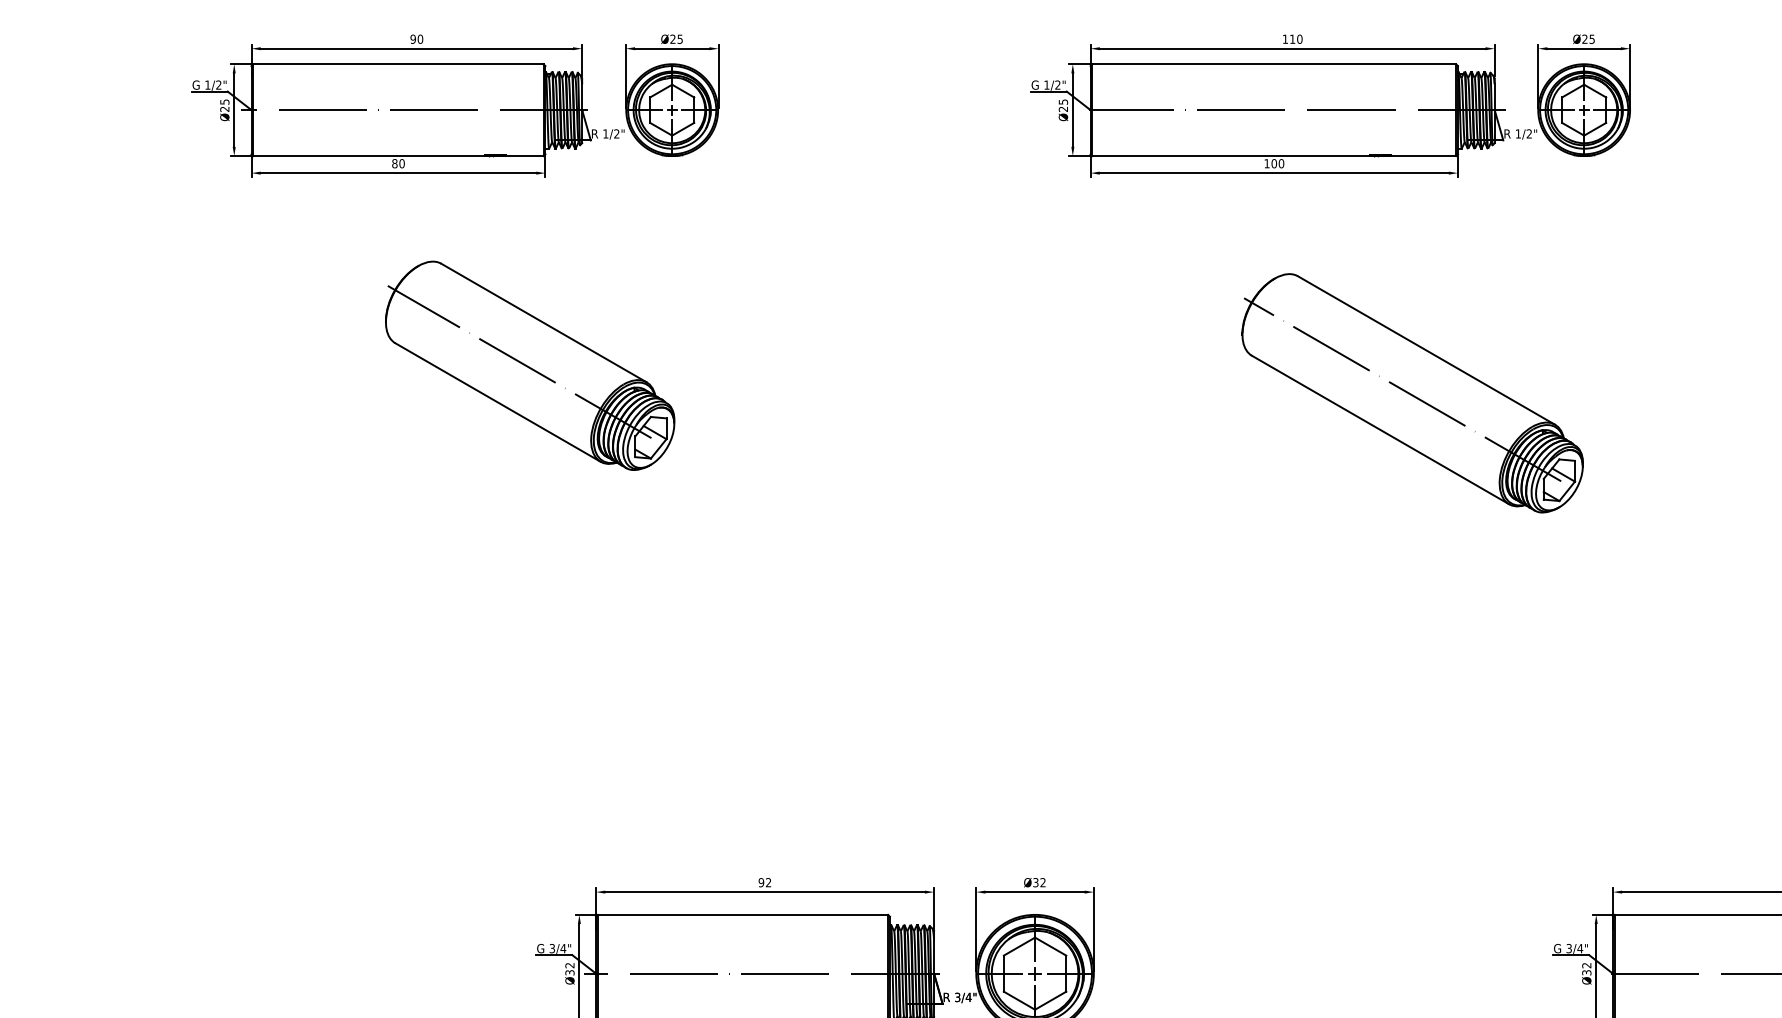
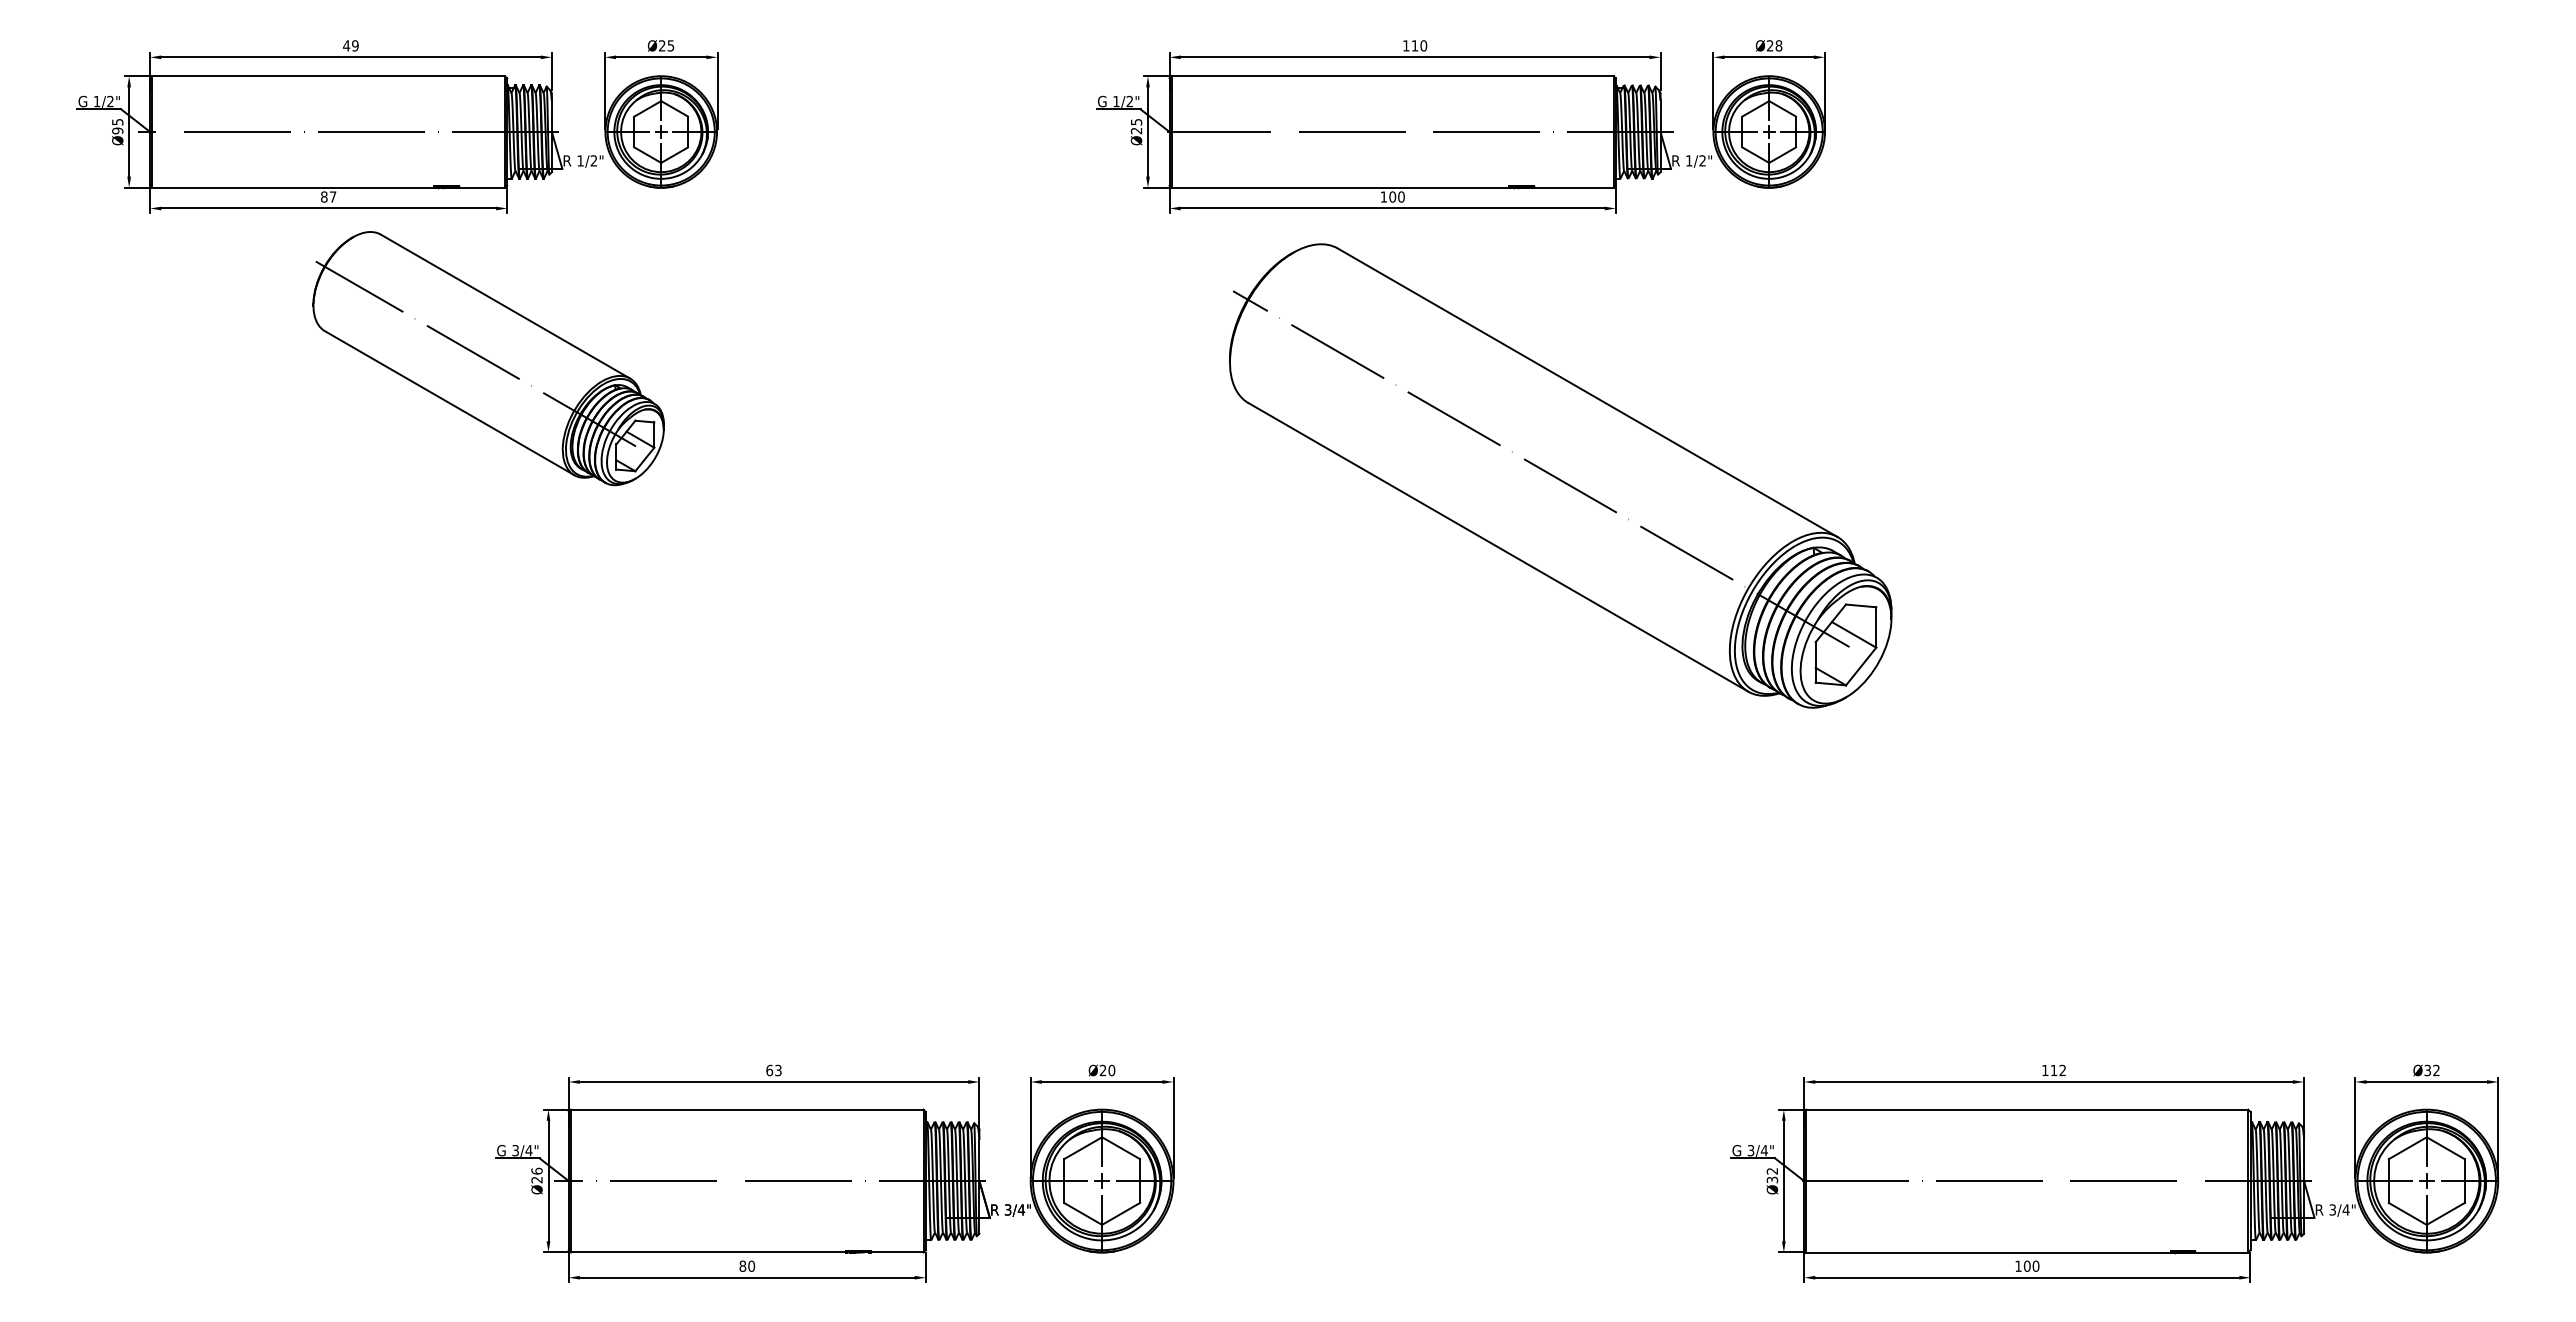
text: (416, 38) -> (350, 45), 90 -> 49
text: (1591, 38) -> (1778, 45), Ø25 -> Ø28
text: (224, 108) -> (117, 130), Ø25 -> Ø95
text: (401, 163) -> (332, 196), 80 -> 87
part: (530, 365) -> (488, 358), moved
part: (1412, 392) -> (1560, 475), size x1.6
text: (764, 882) -> (773, 1070), 92 -> 63
text: (1039, 882) -> (1107, 1070), Ø32 -> Ø20
text: (569, 969) -> (536, 1175), Ø32 -> Ø26

